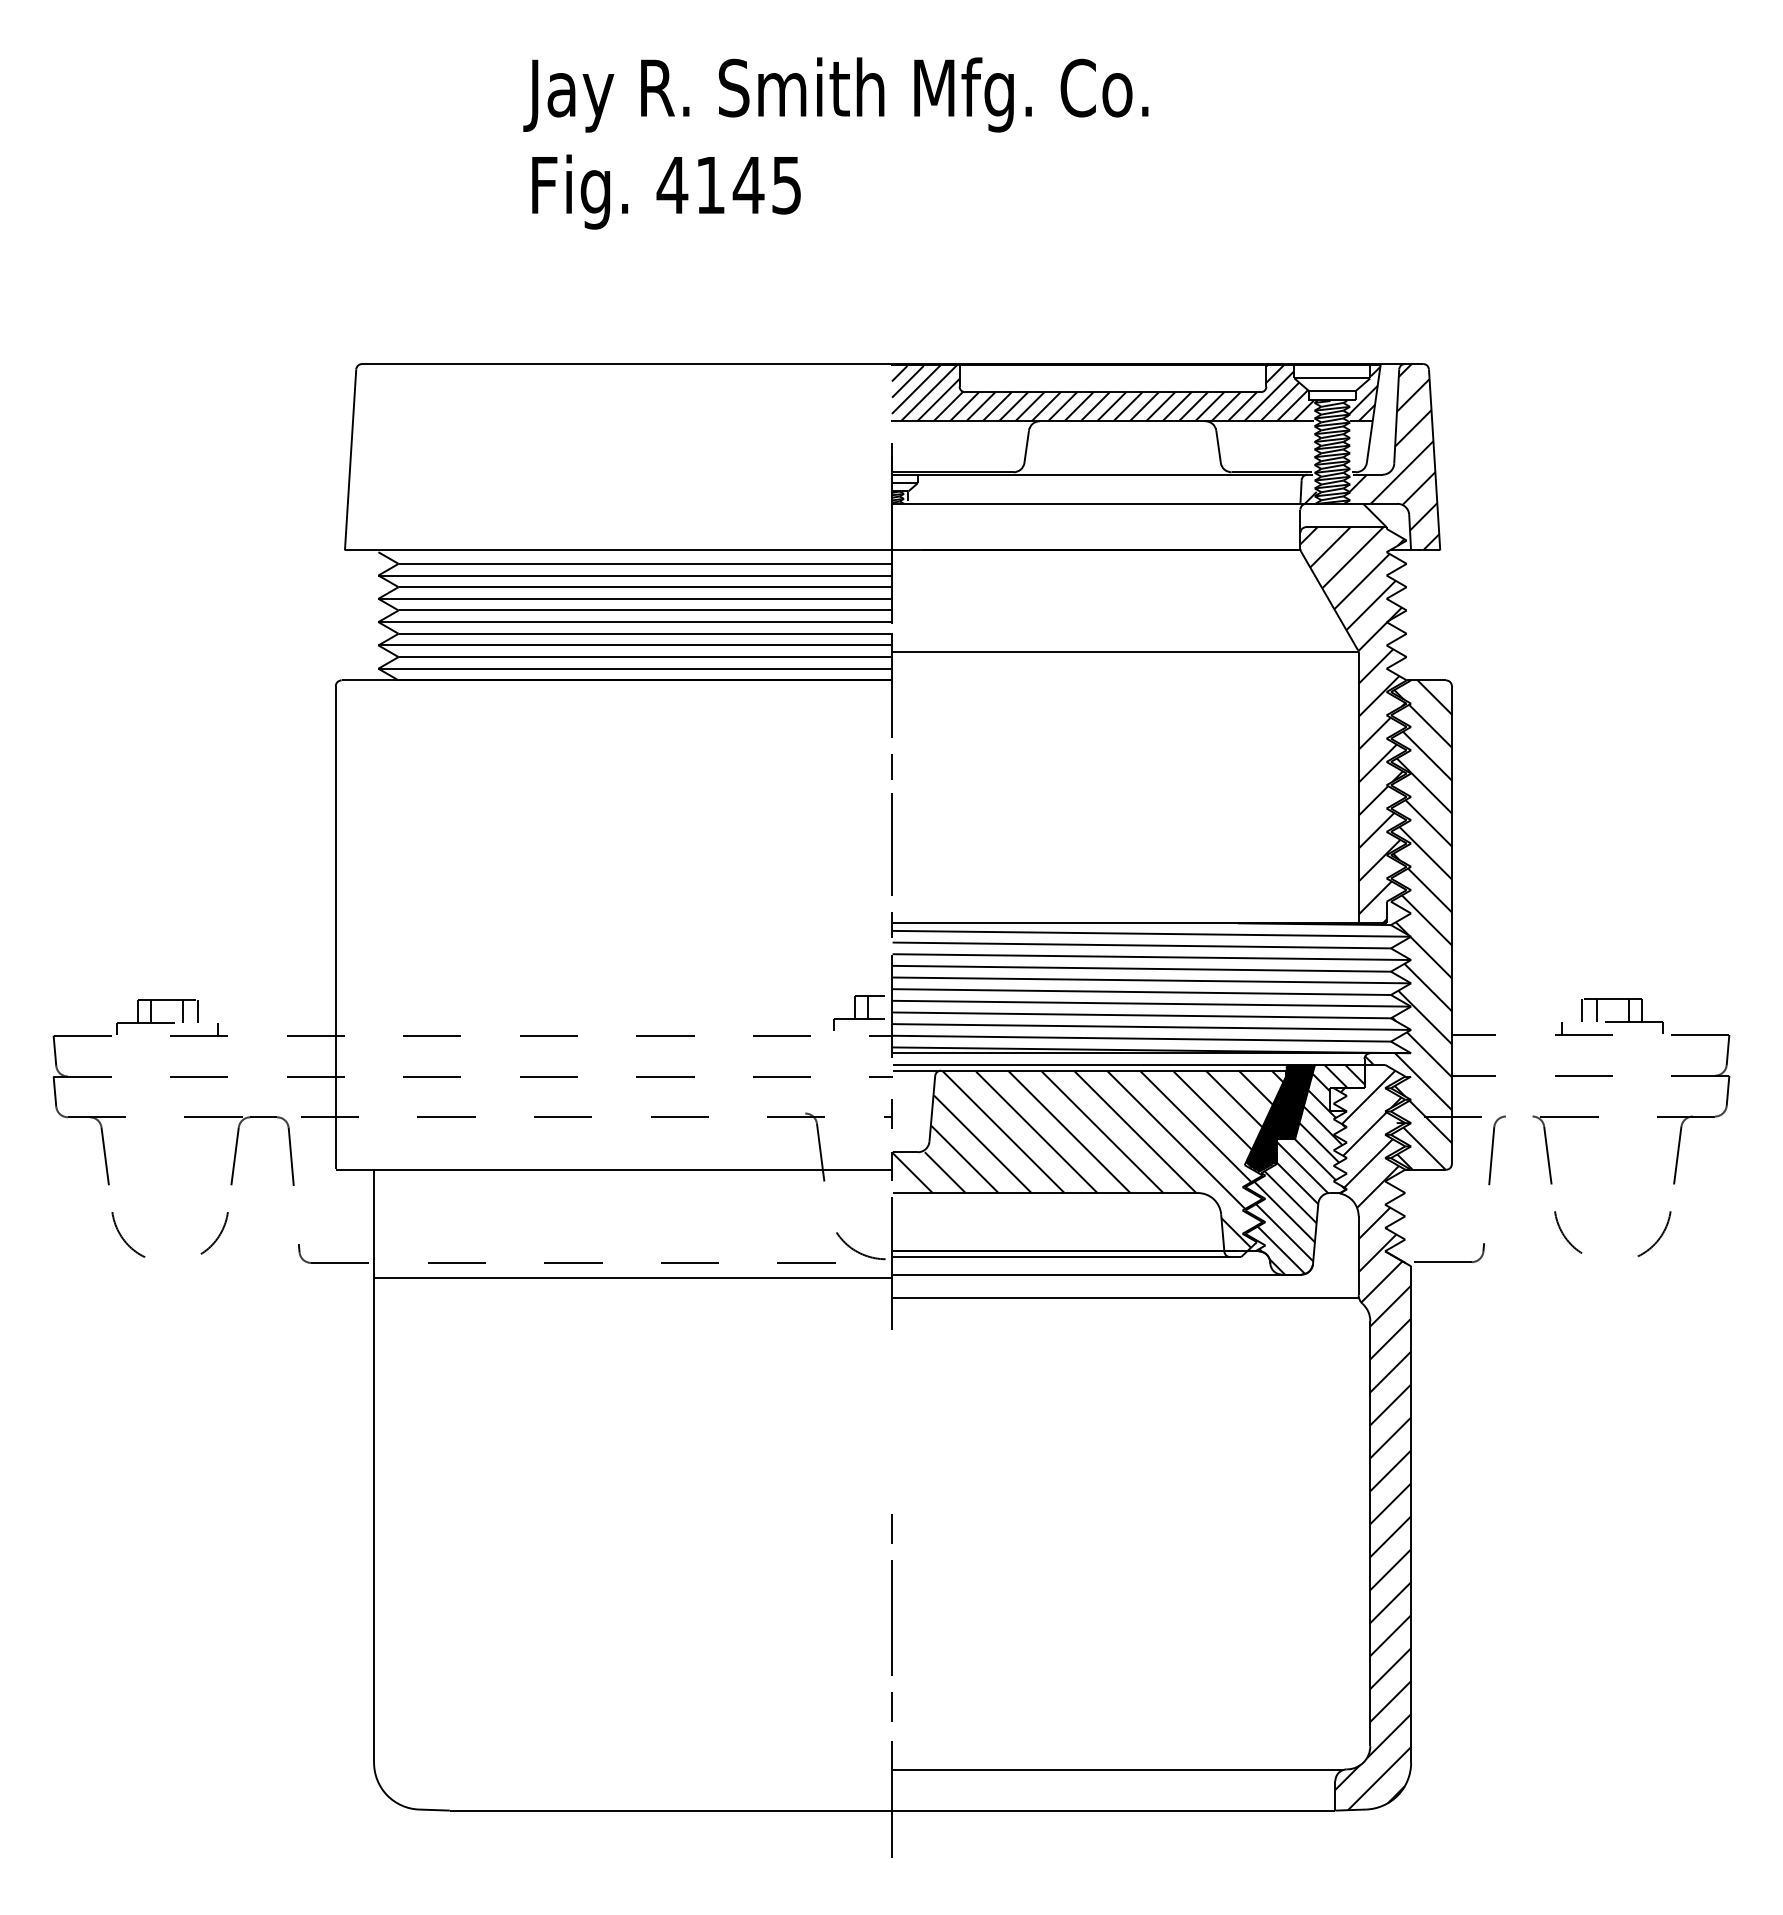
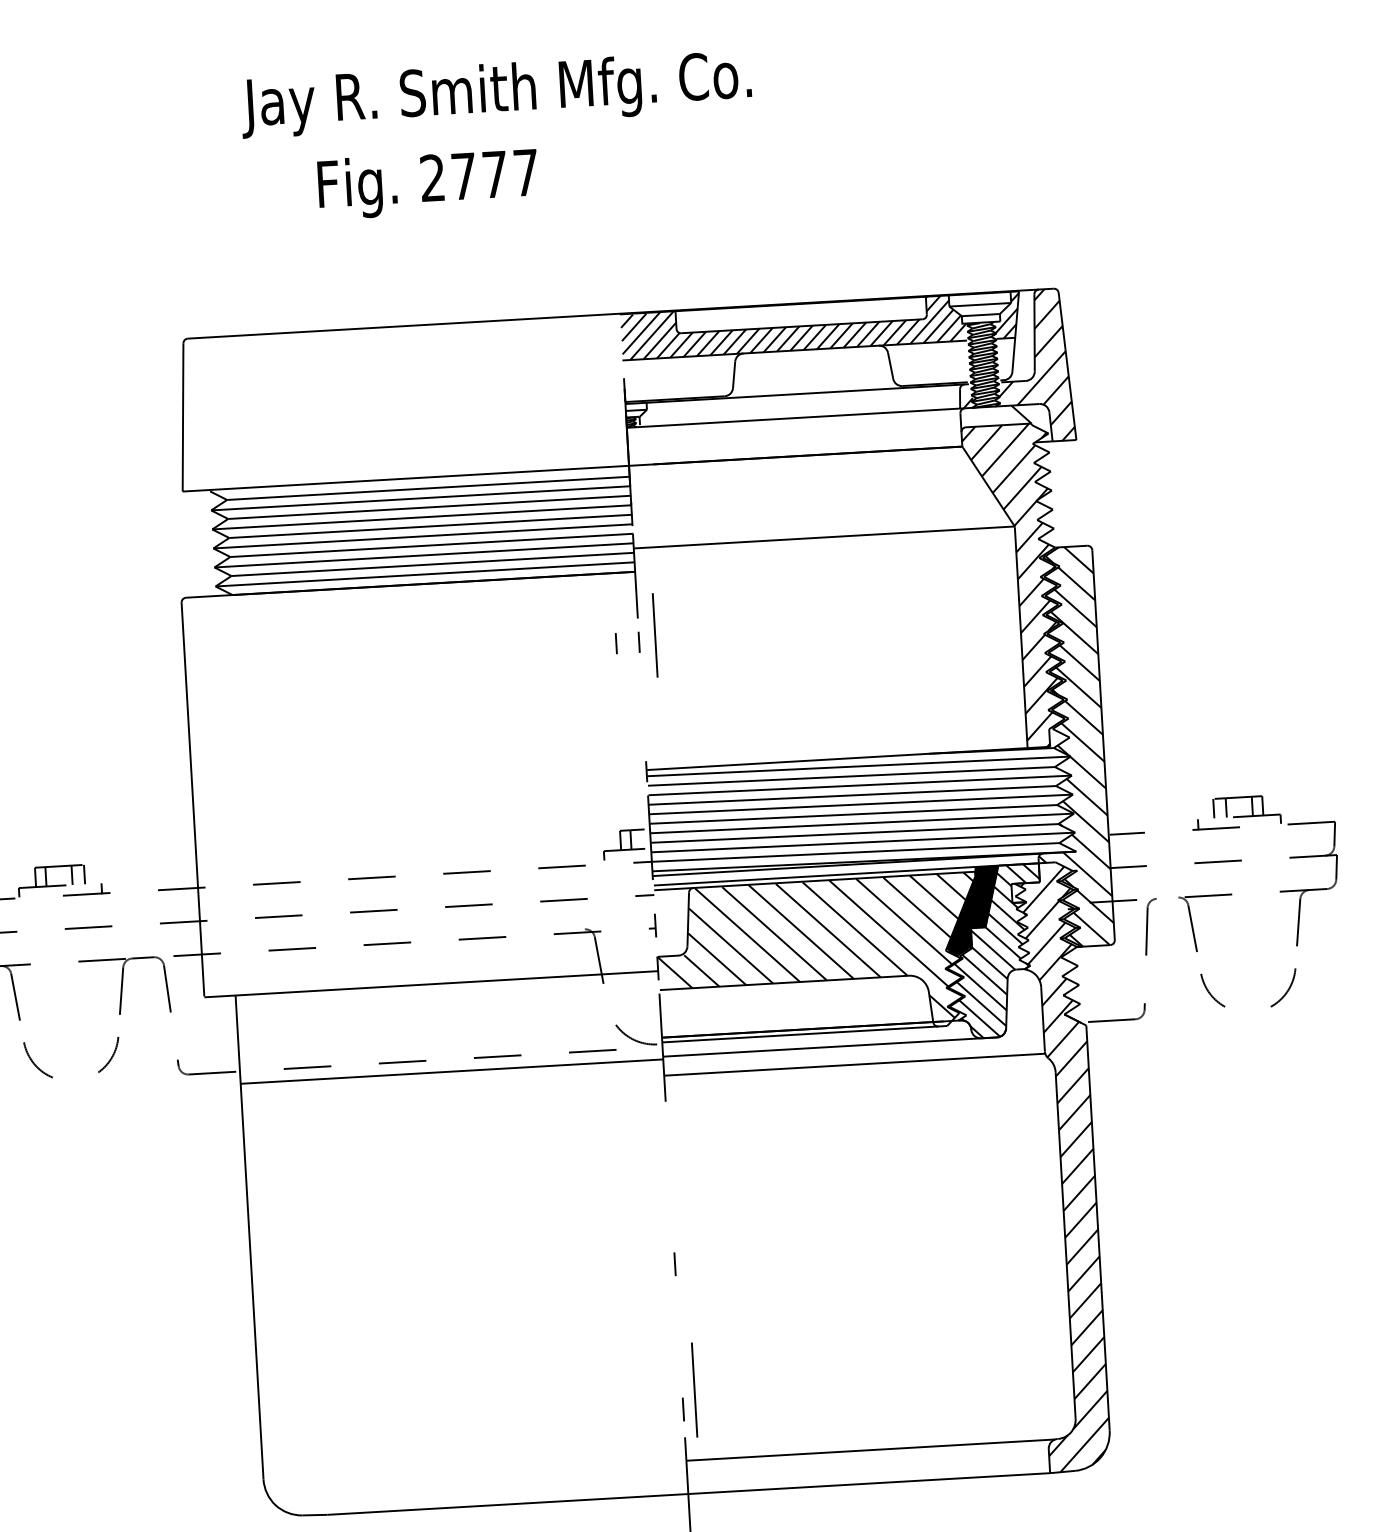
text: (835, 94) -> (495, 93), moved
text: (728, 185) -> (478, 175), 4145 -> 2777
line: (863, 766) -> (615, 643), added
line: (891, 844) -> (654, 635), moved
line: (891, 1617) -> (694, 1389), moved

